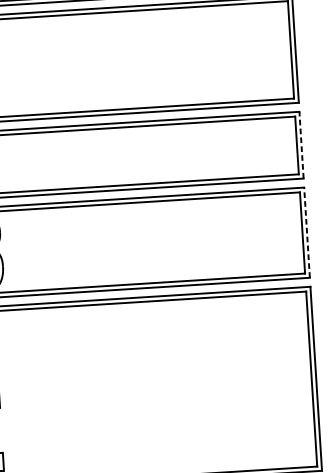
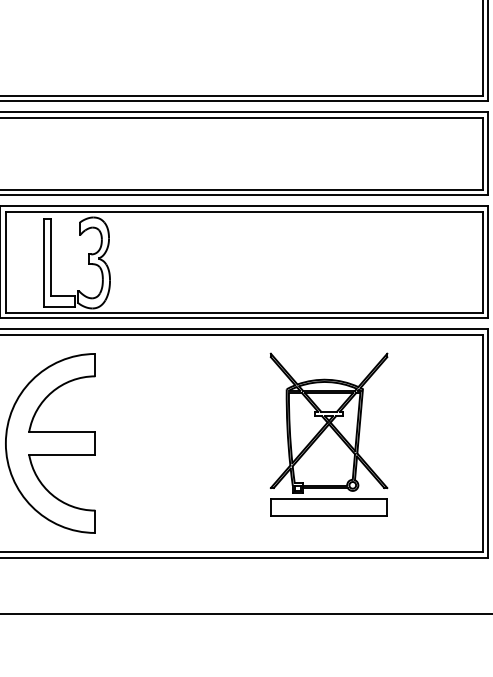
line: (301, 144) -> (488, 153), dashed -> solid
line: (307, 232) -> (488, 262), dashed -> solid
part: (187, 379) -> (328, 434), added

